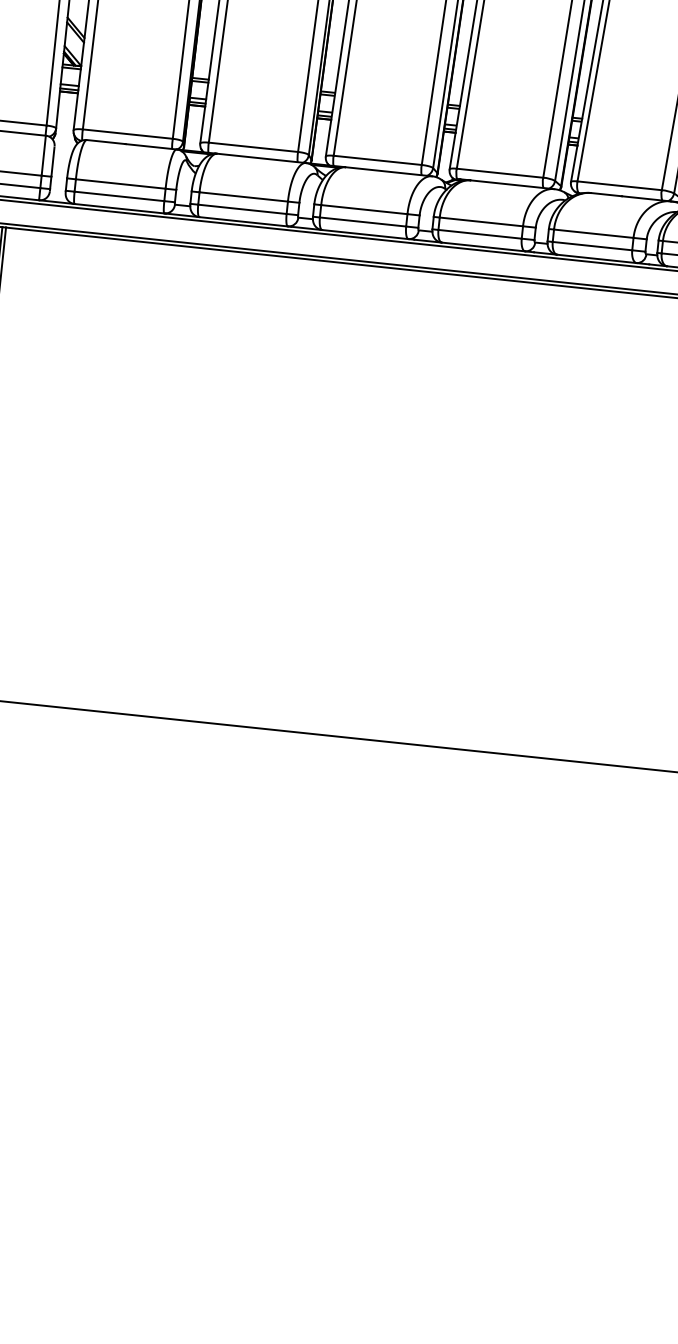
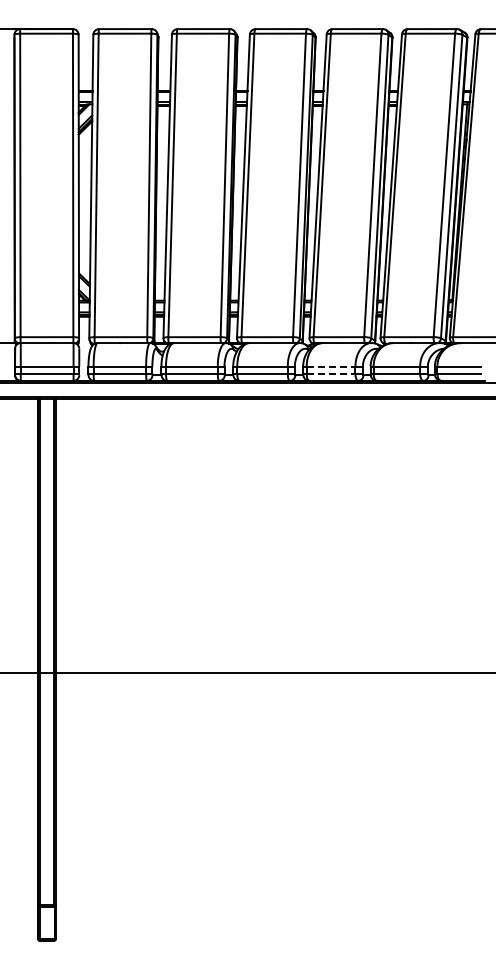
line: (482, 221) -> (331, 366), solid -> dashed
line: (480, 233) -> (331, 373), solid -> dashed

